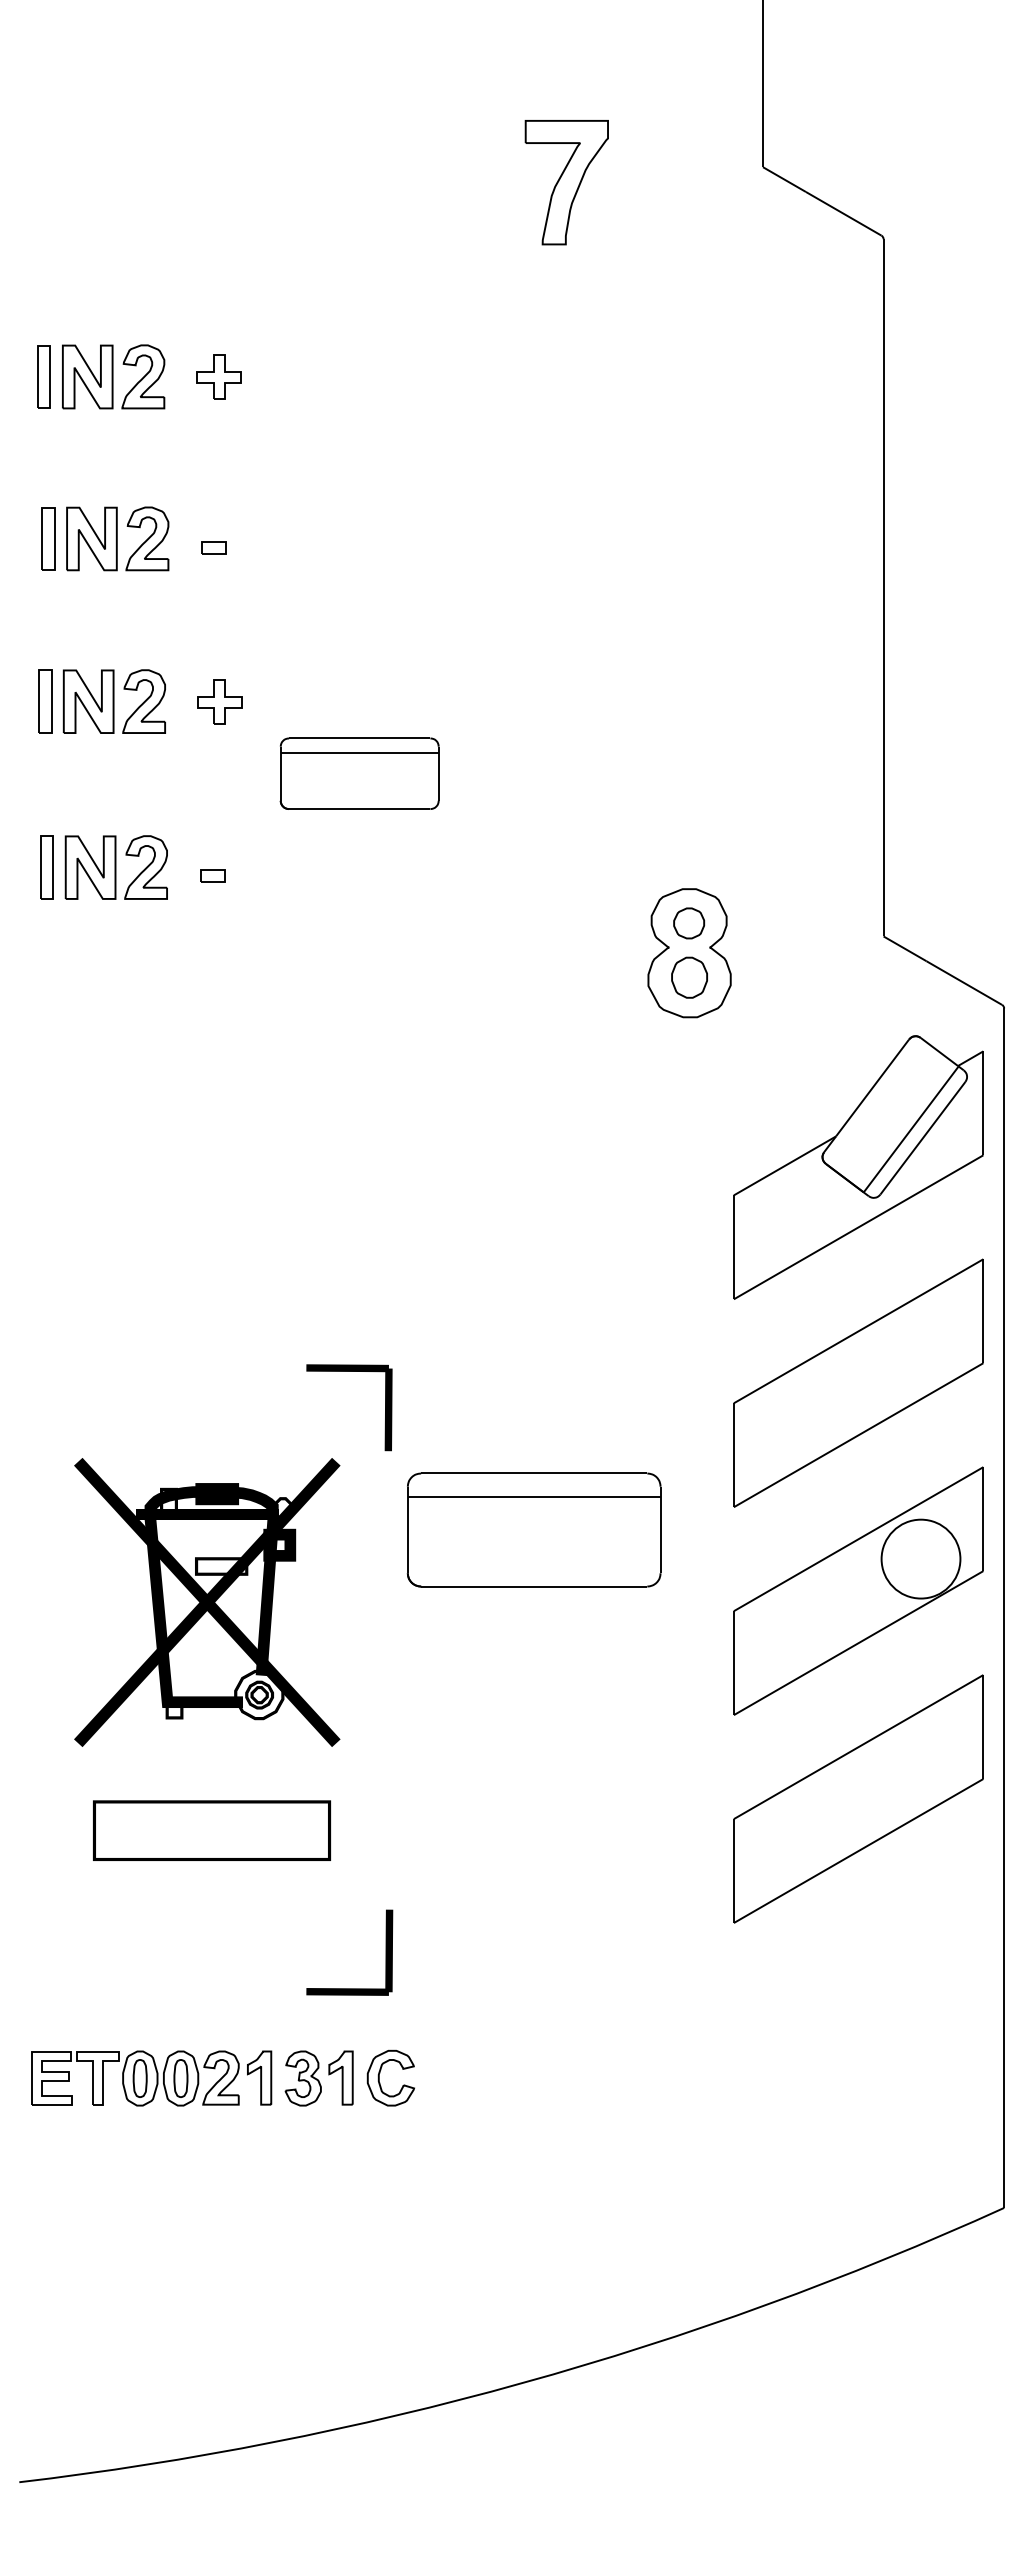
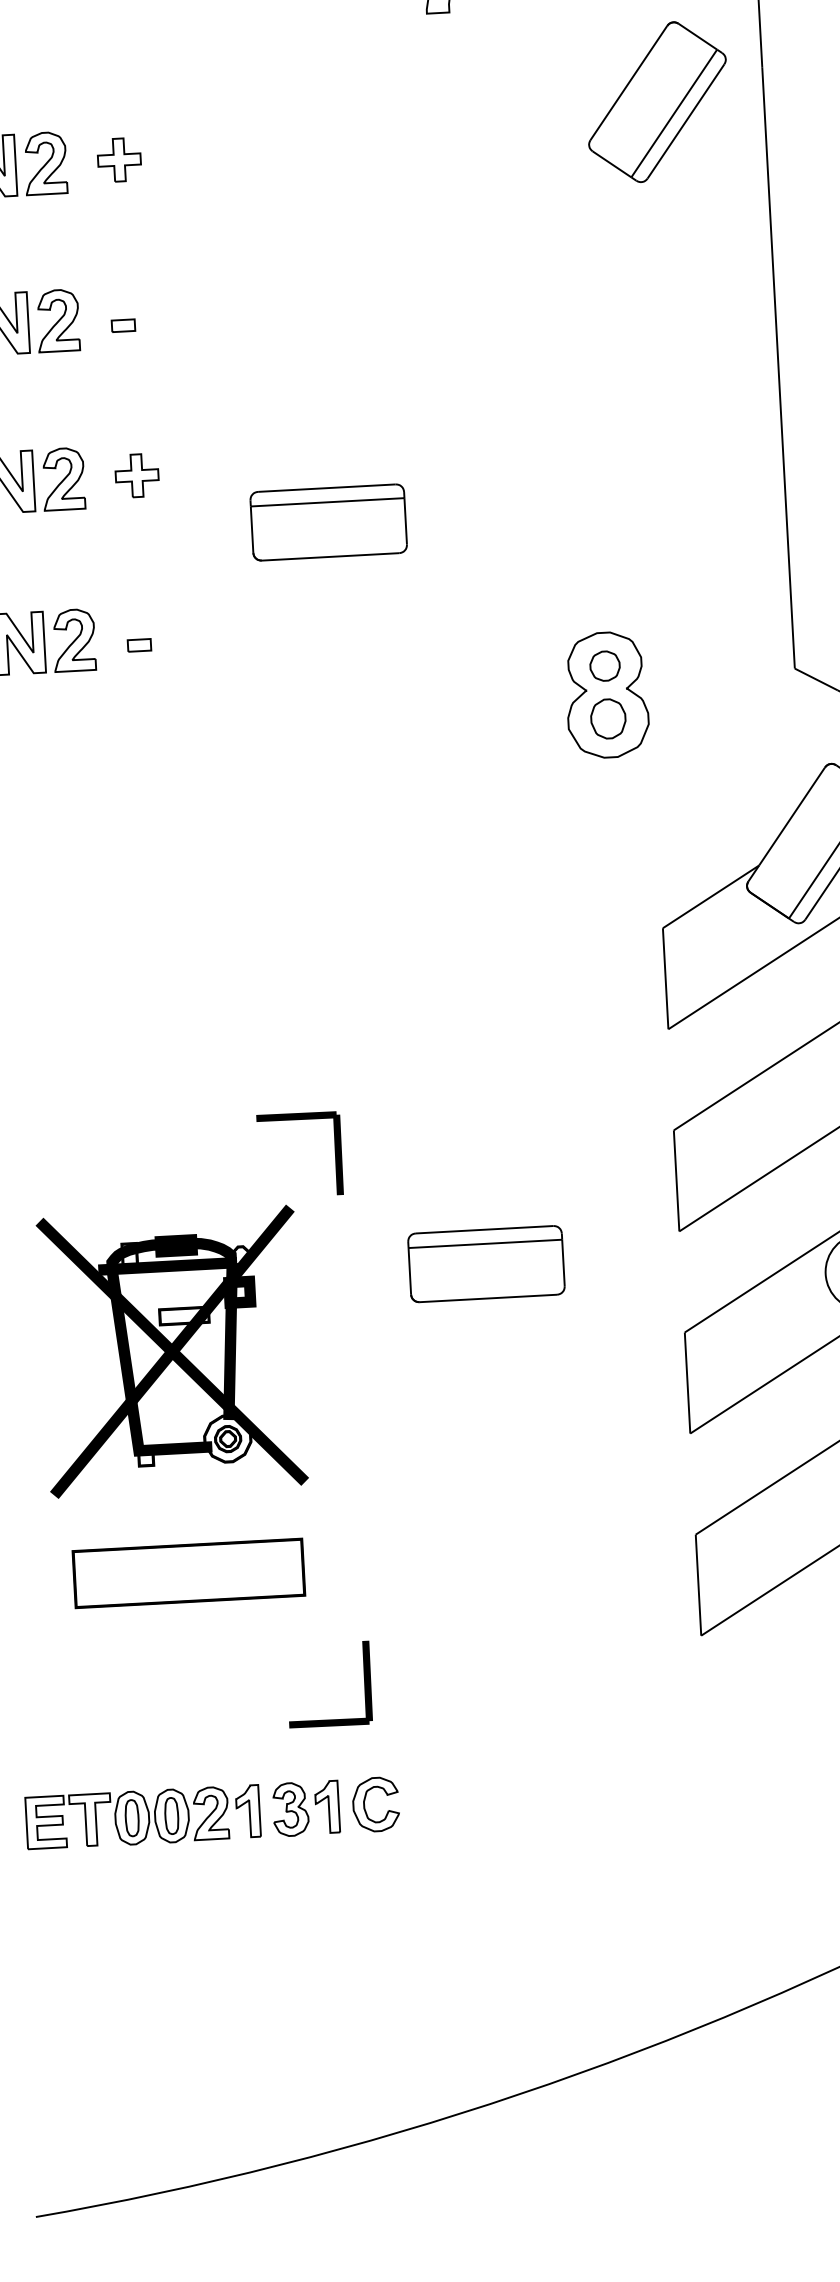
part: (773, 347) -> (656, 101), added
part: (359, 773) -> (328, 522), moved
part: (534, 1529) -> (486, 1263), size x0.62

